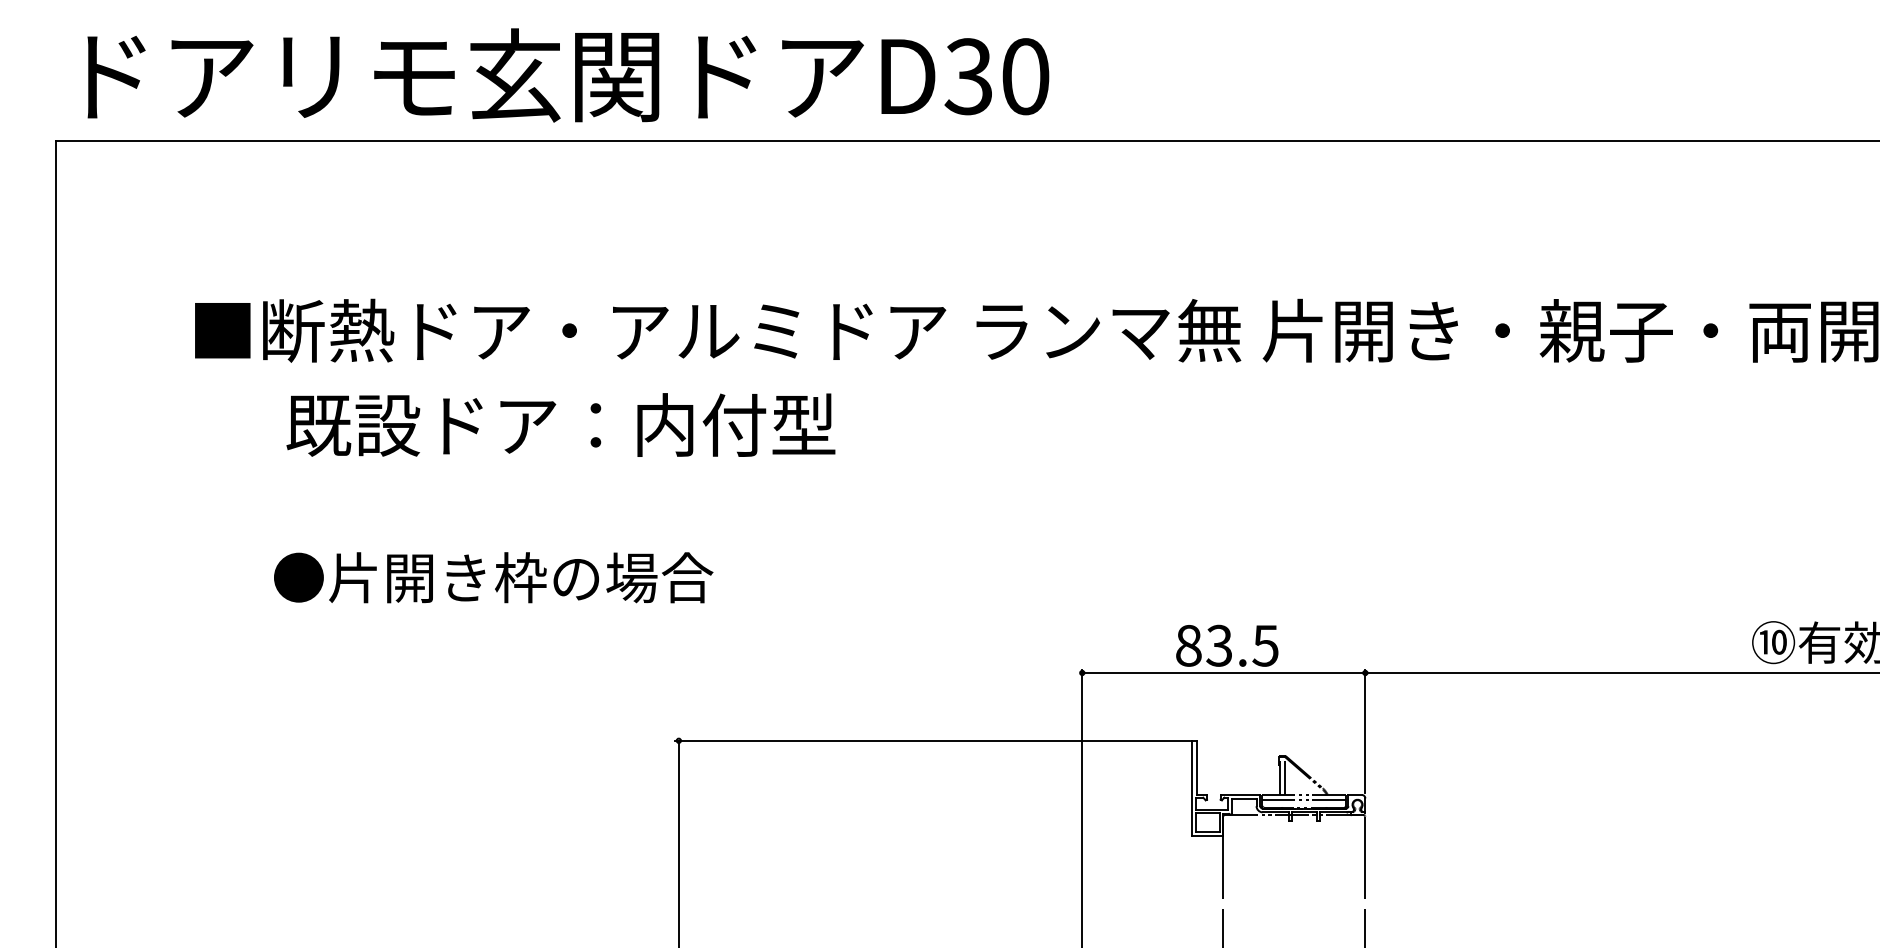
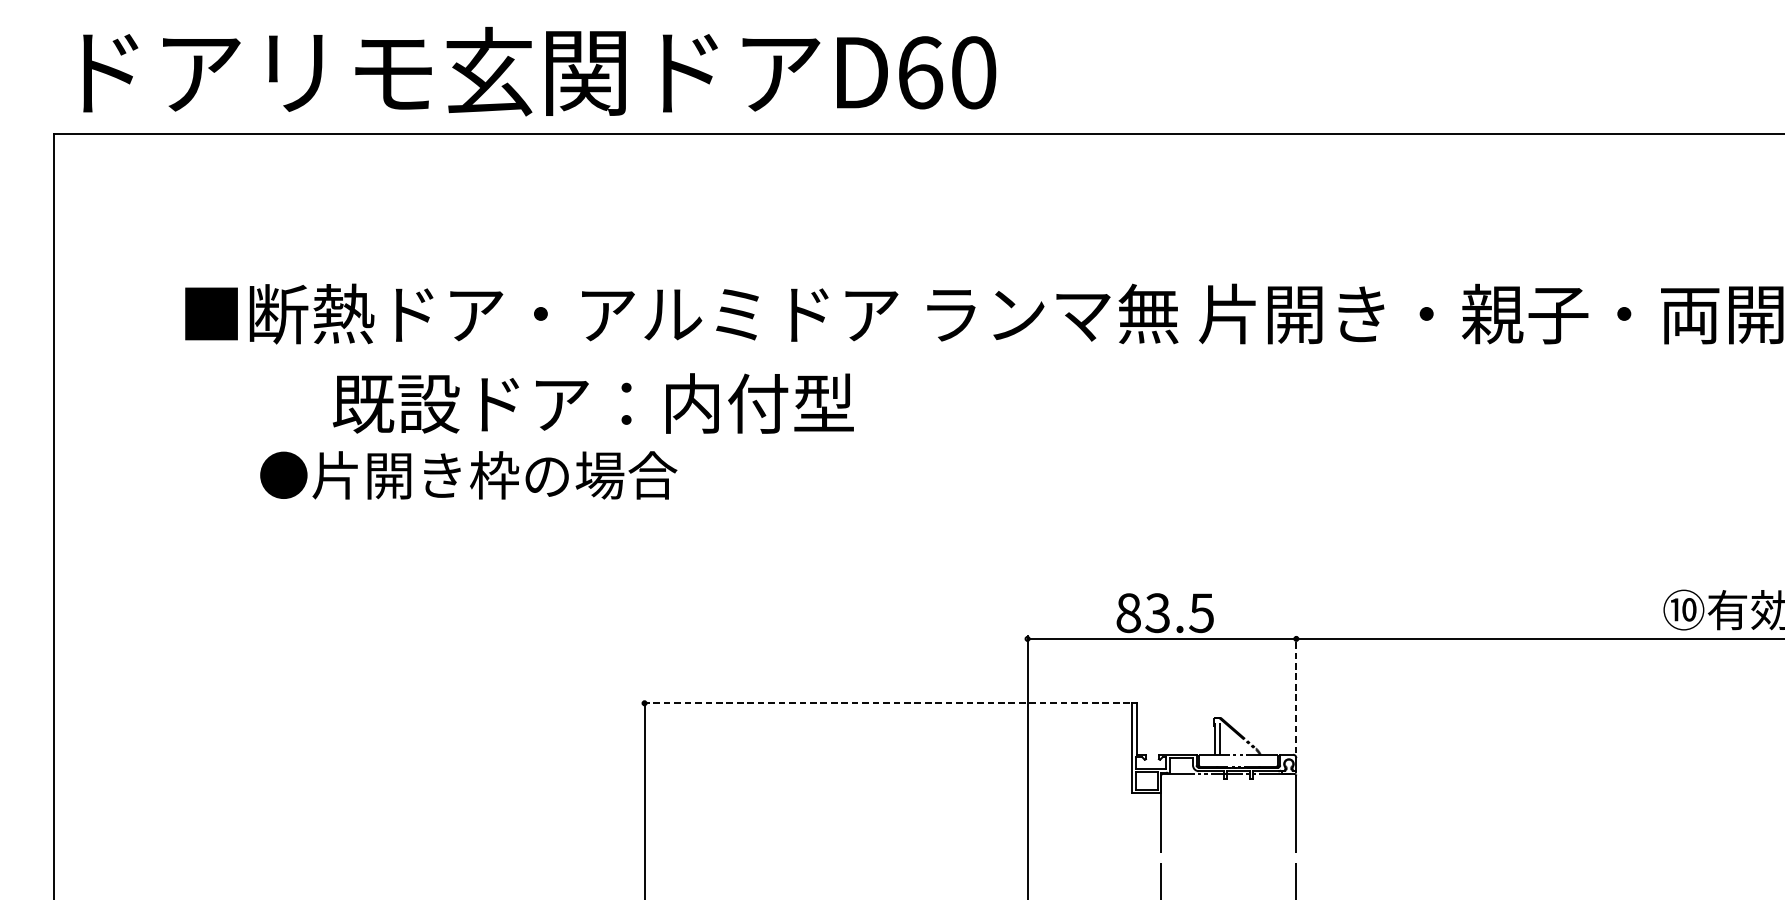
text: (968, 76) -> (919, 72), D30 -> D60
text: (560, 424) -> (592, 403), moved
text: (493, 577) -> (468, 475), moved
line: (1365, 731) -> (1296, 694), solid -> dashed
line: (932, 740) -> (885, 703), solid -> dashed
line: (1304, 800) -> (1238, 759), removed

